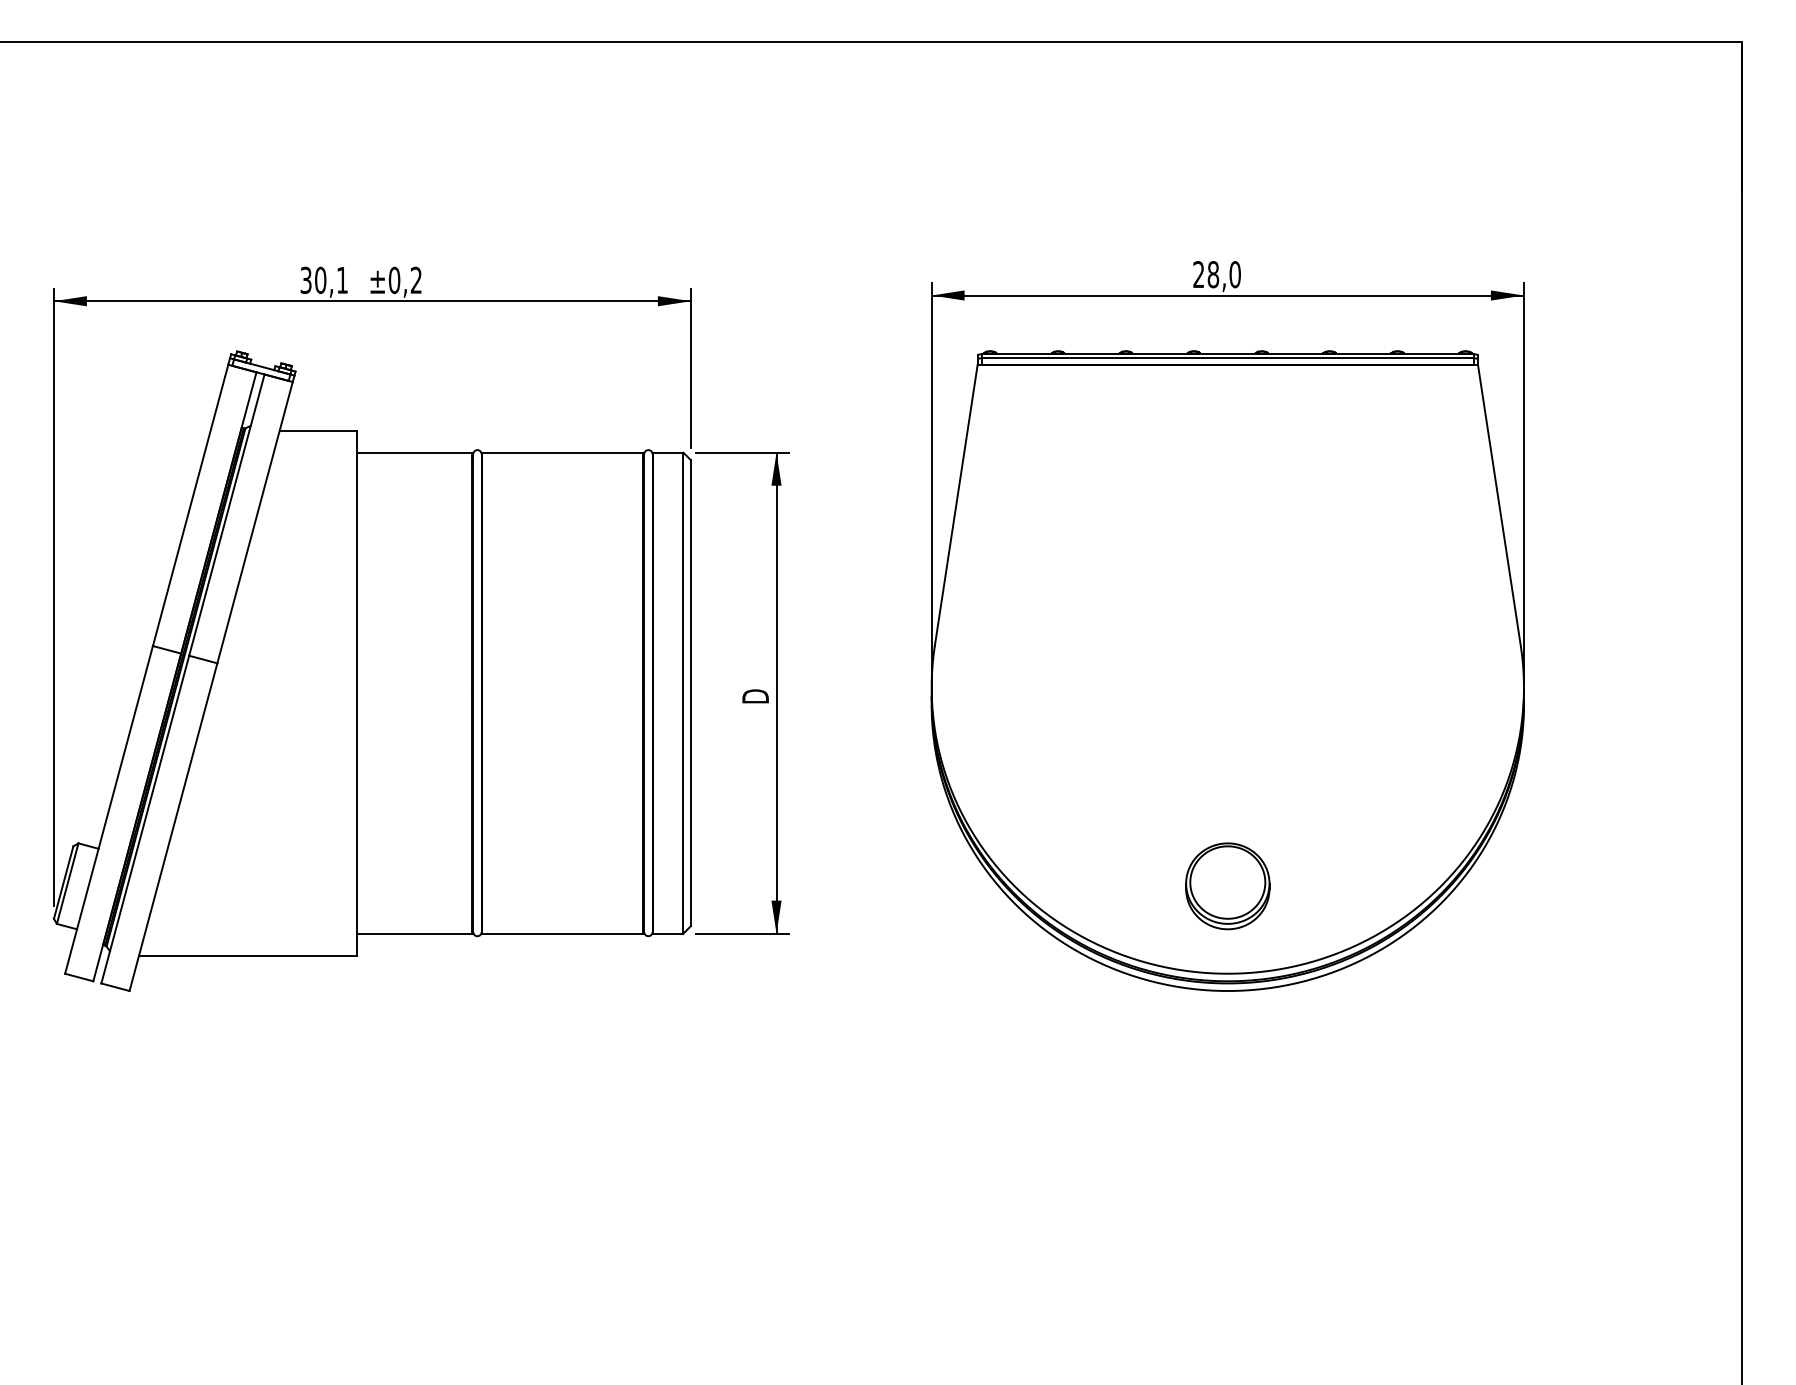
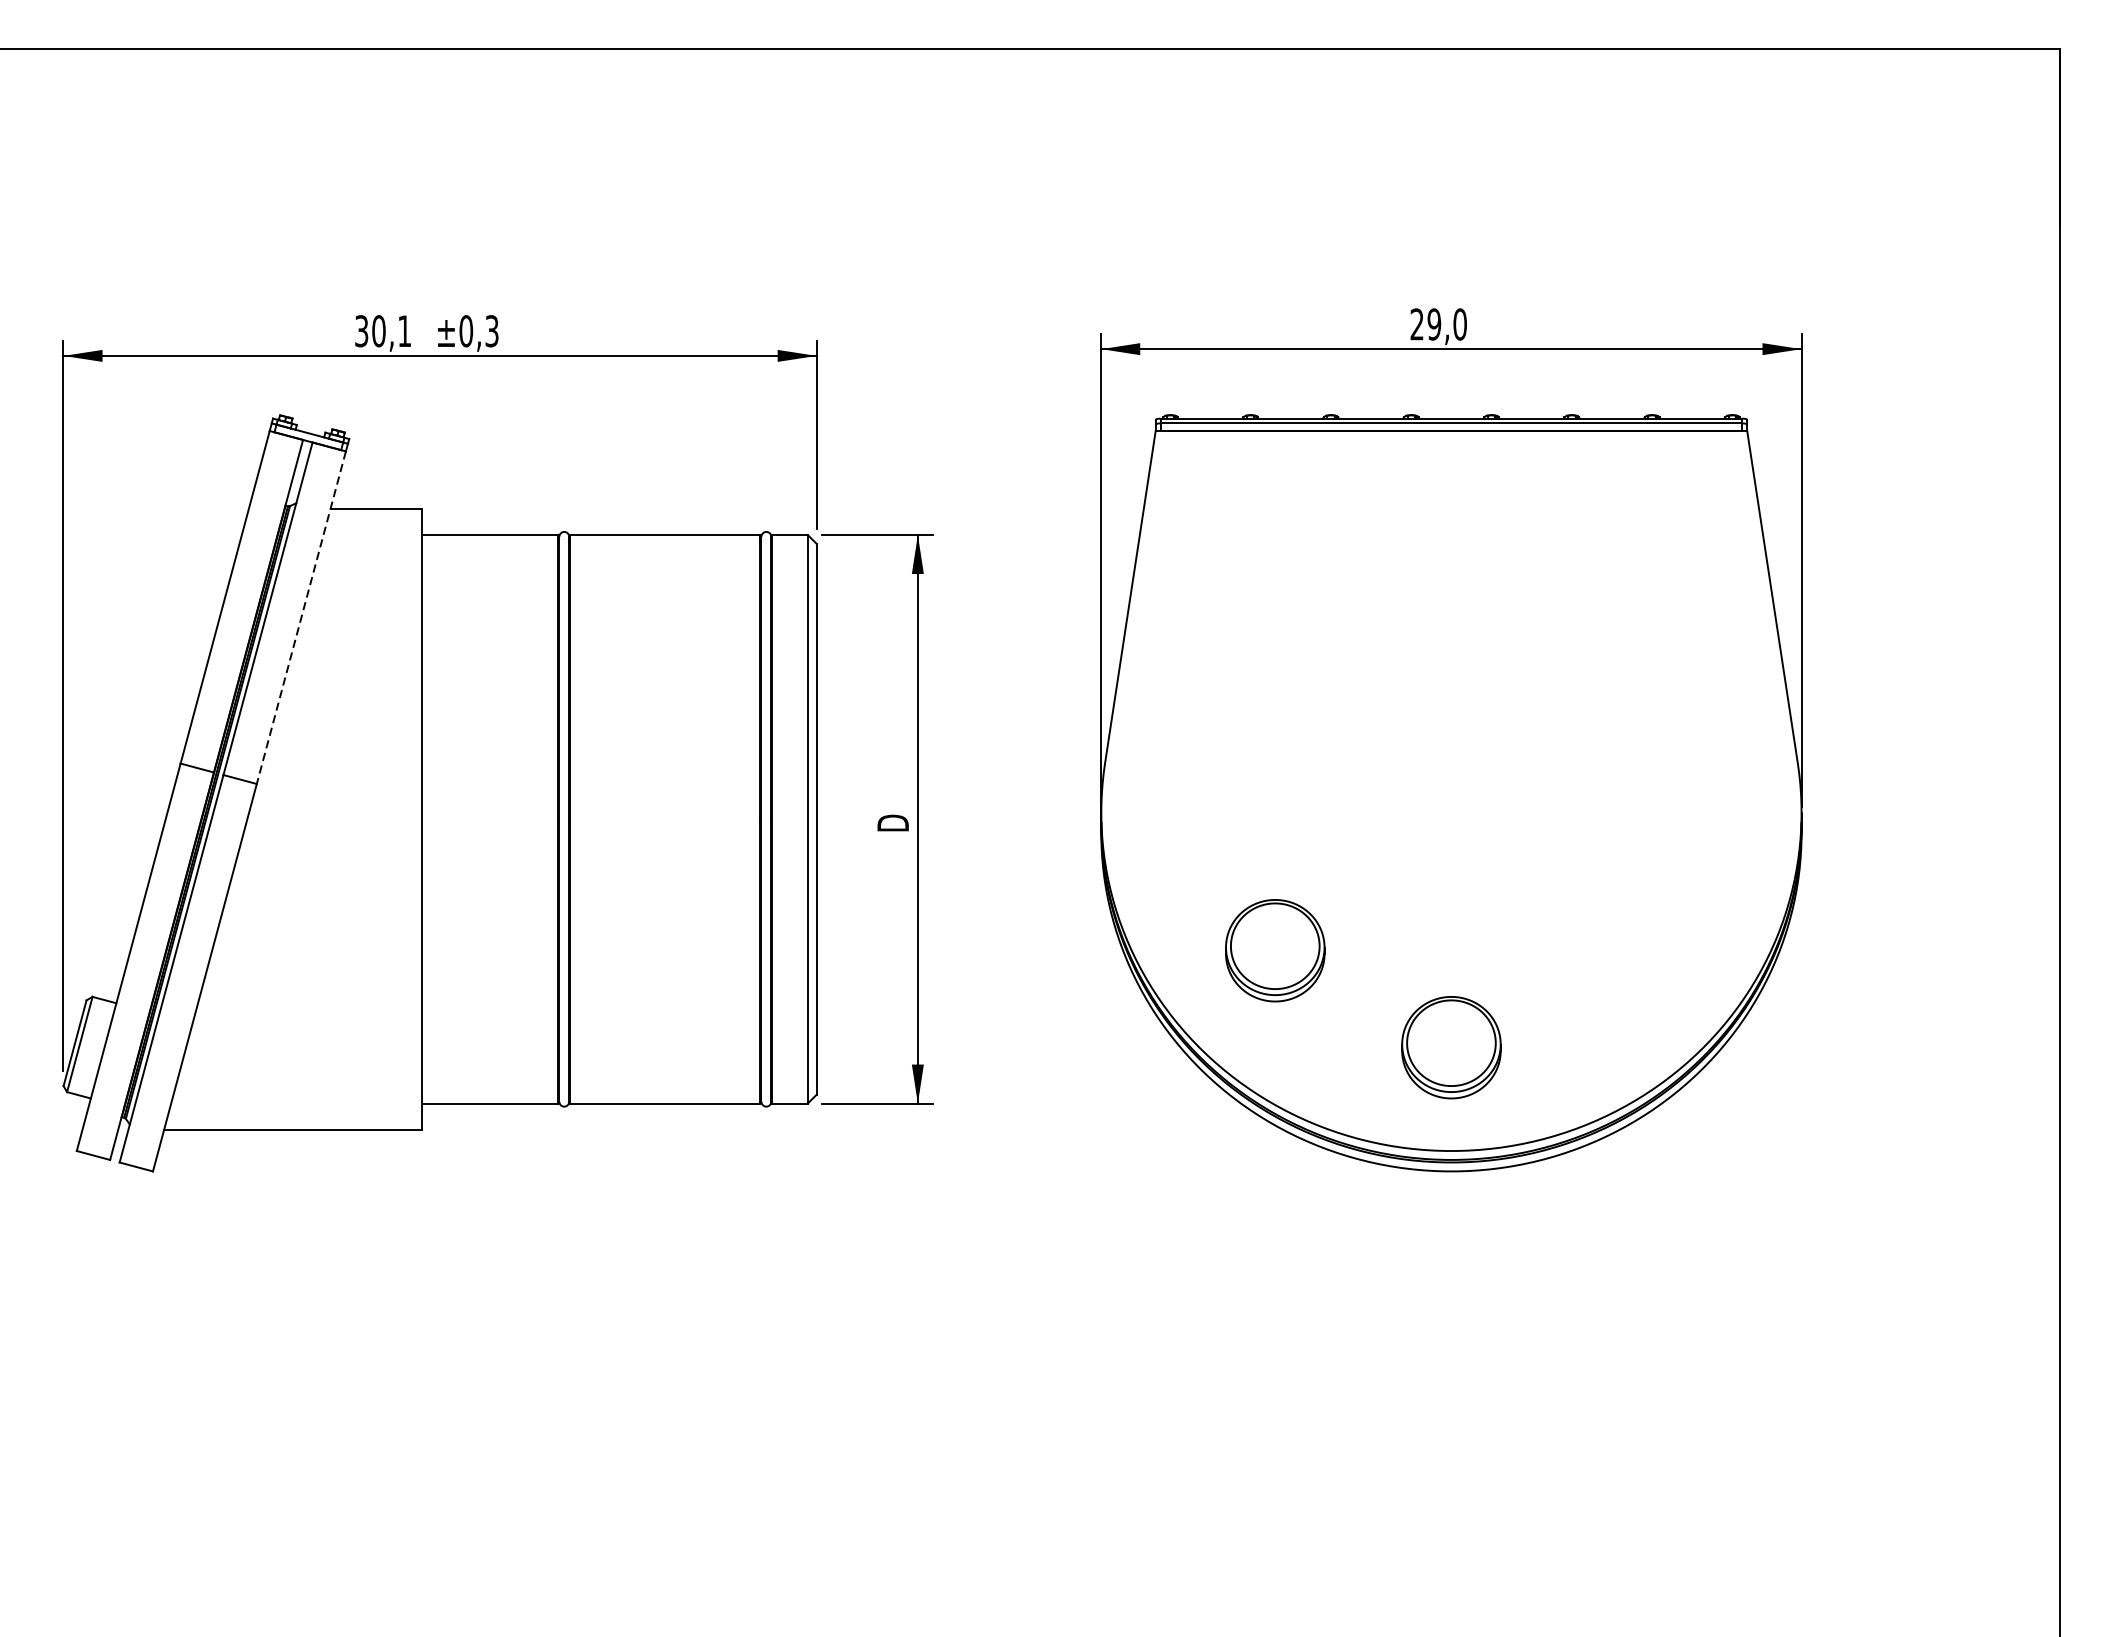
text: (1213, 274) -> (1434, 324), 28,0 -> 29,0
text: (415, 280) -> (491, 331), ±0,2 -> ±0,3
line: (255, 522) -> (301, 617), solid -> dashed
part: (1078, 804) -> (1274, 950), added

